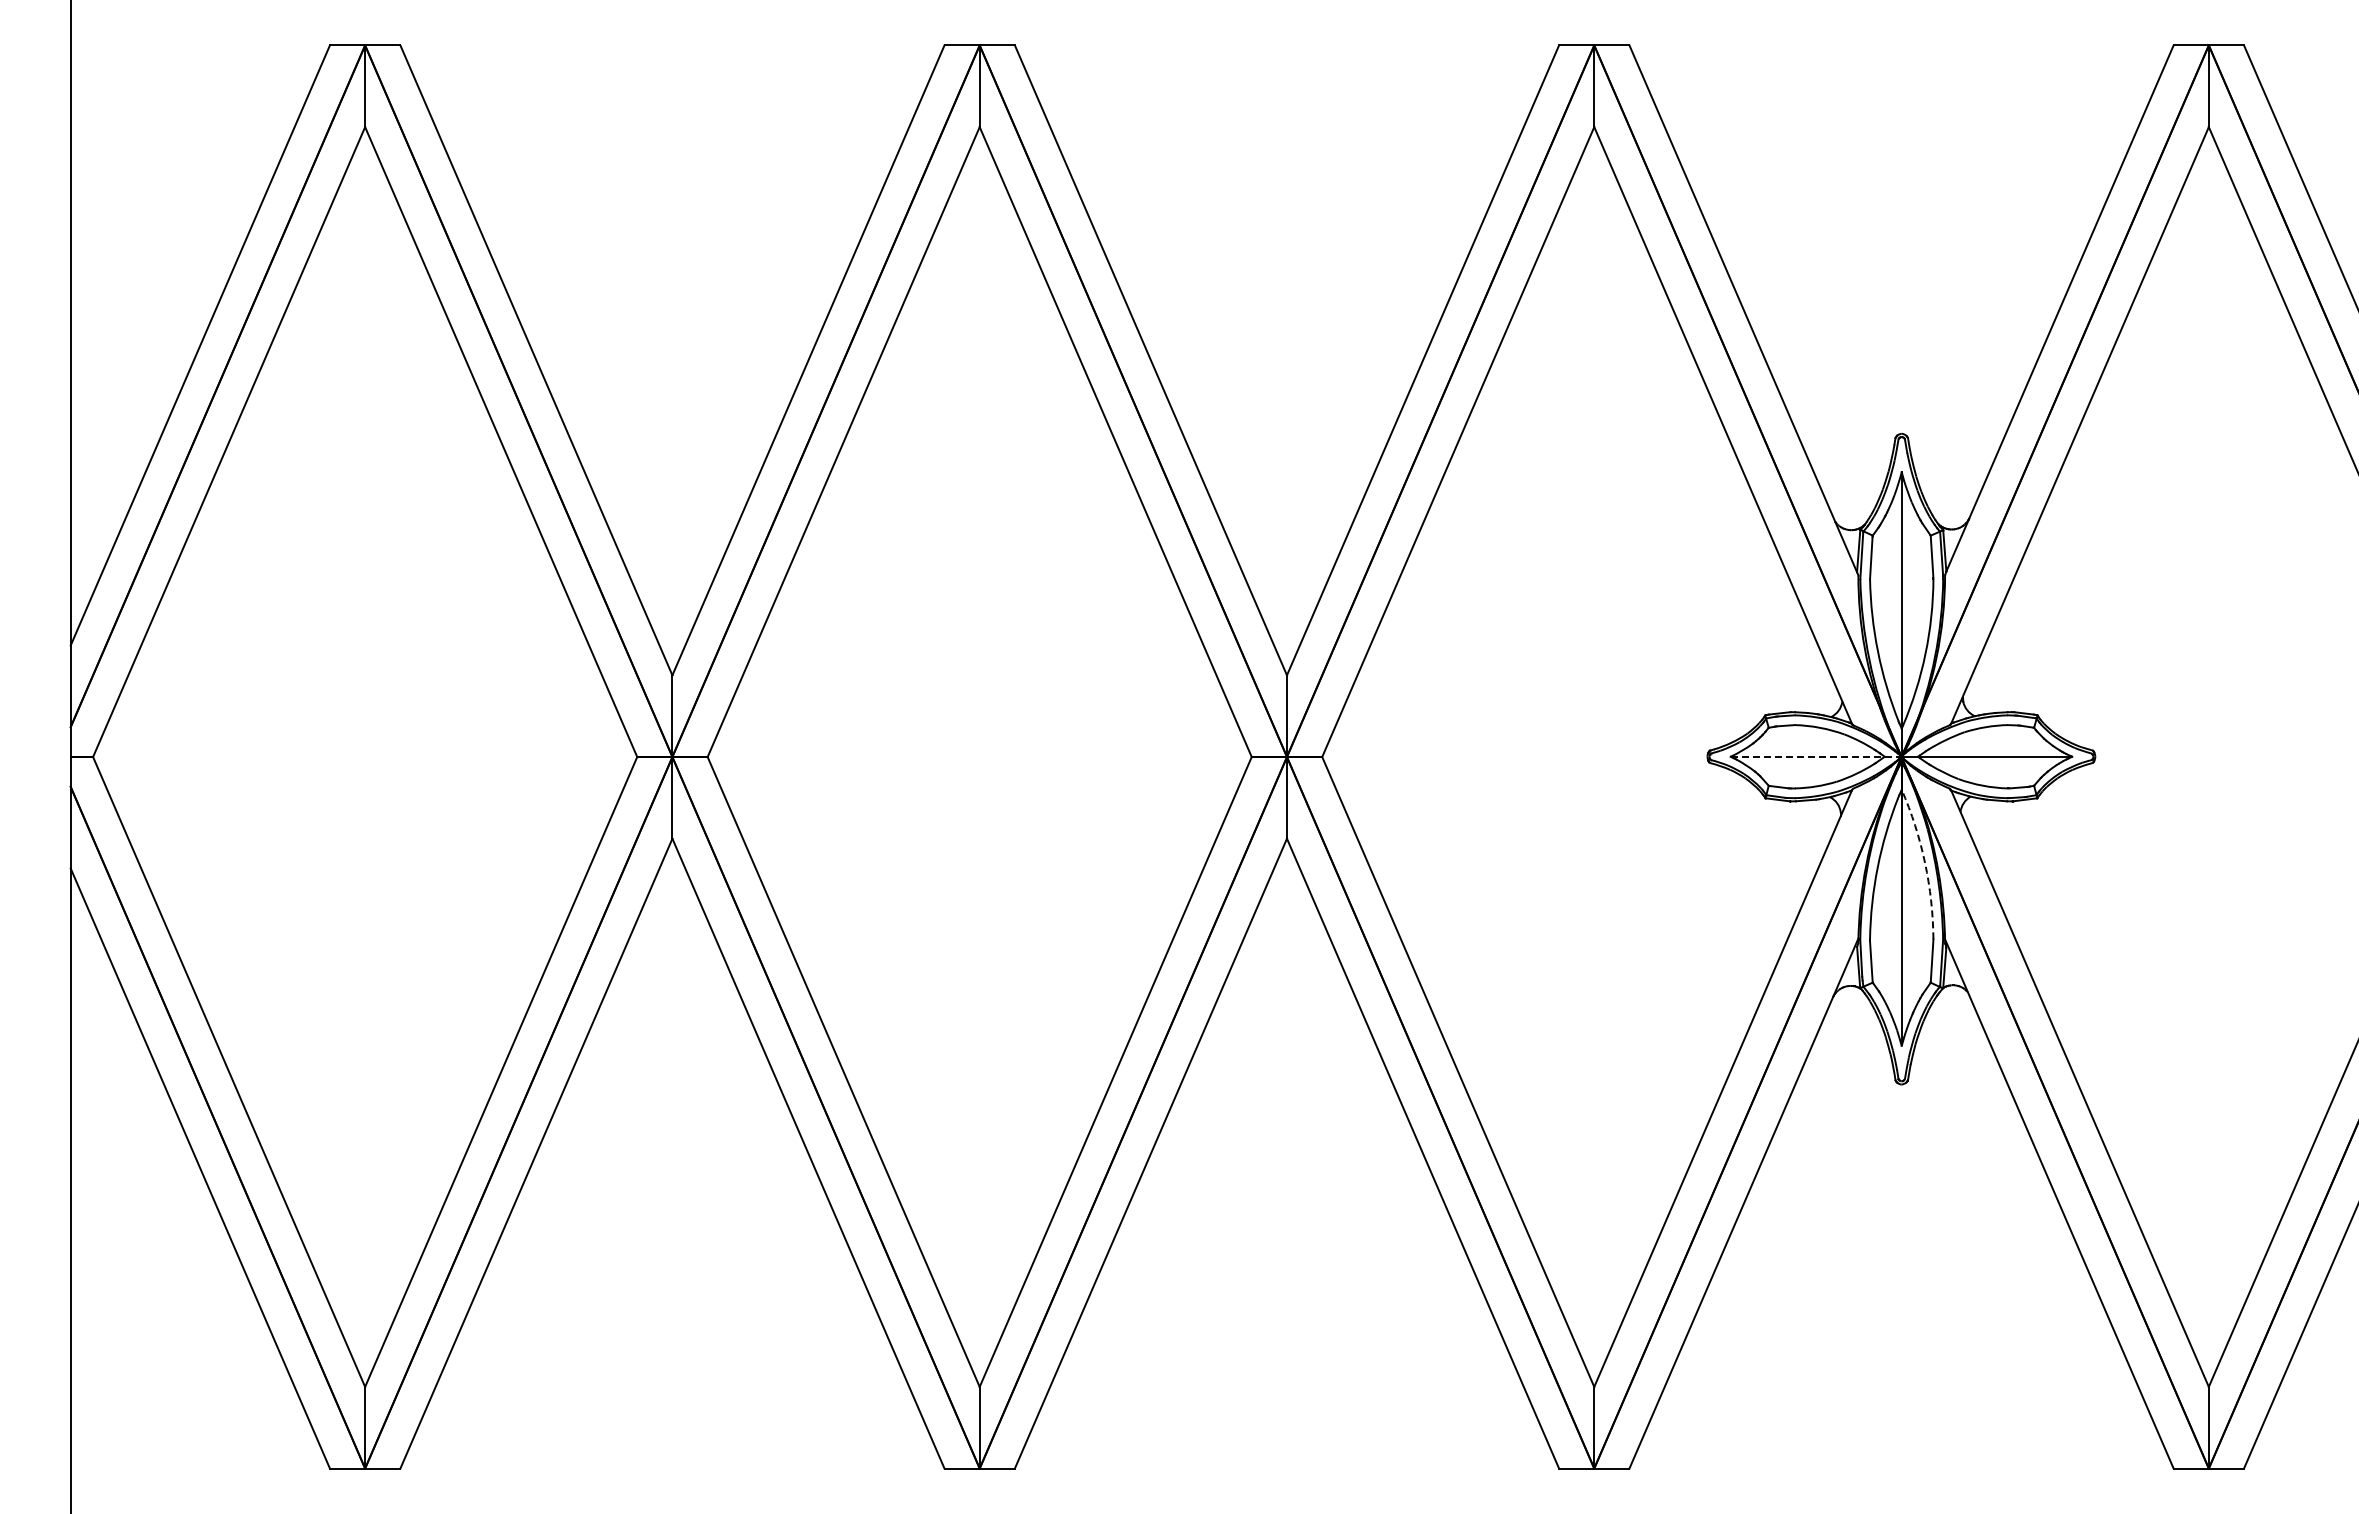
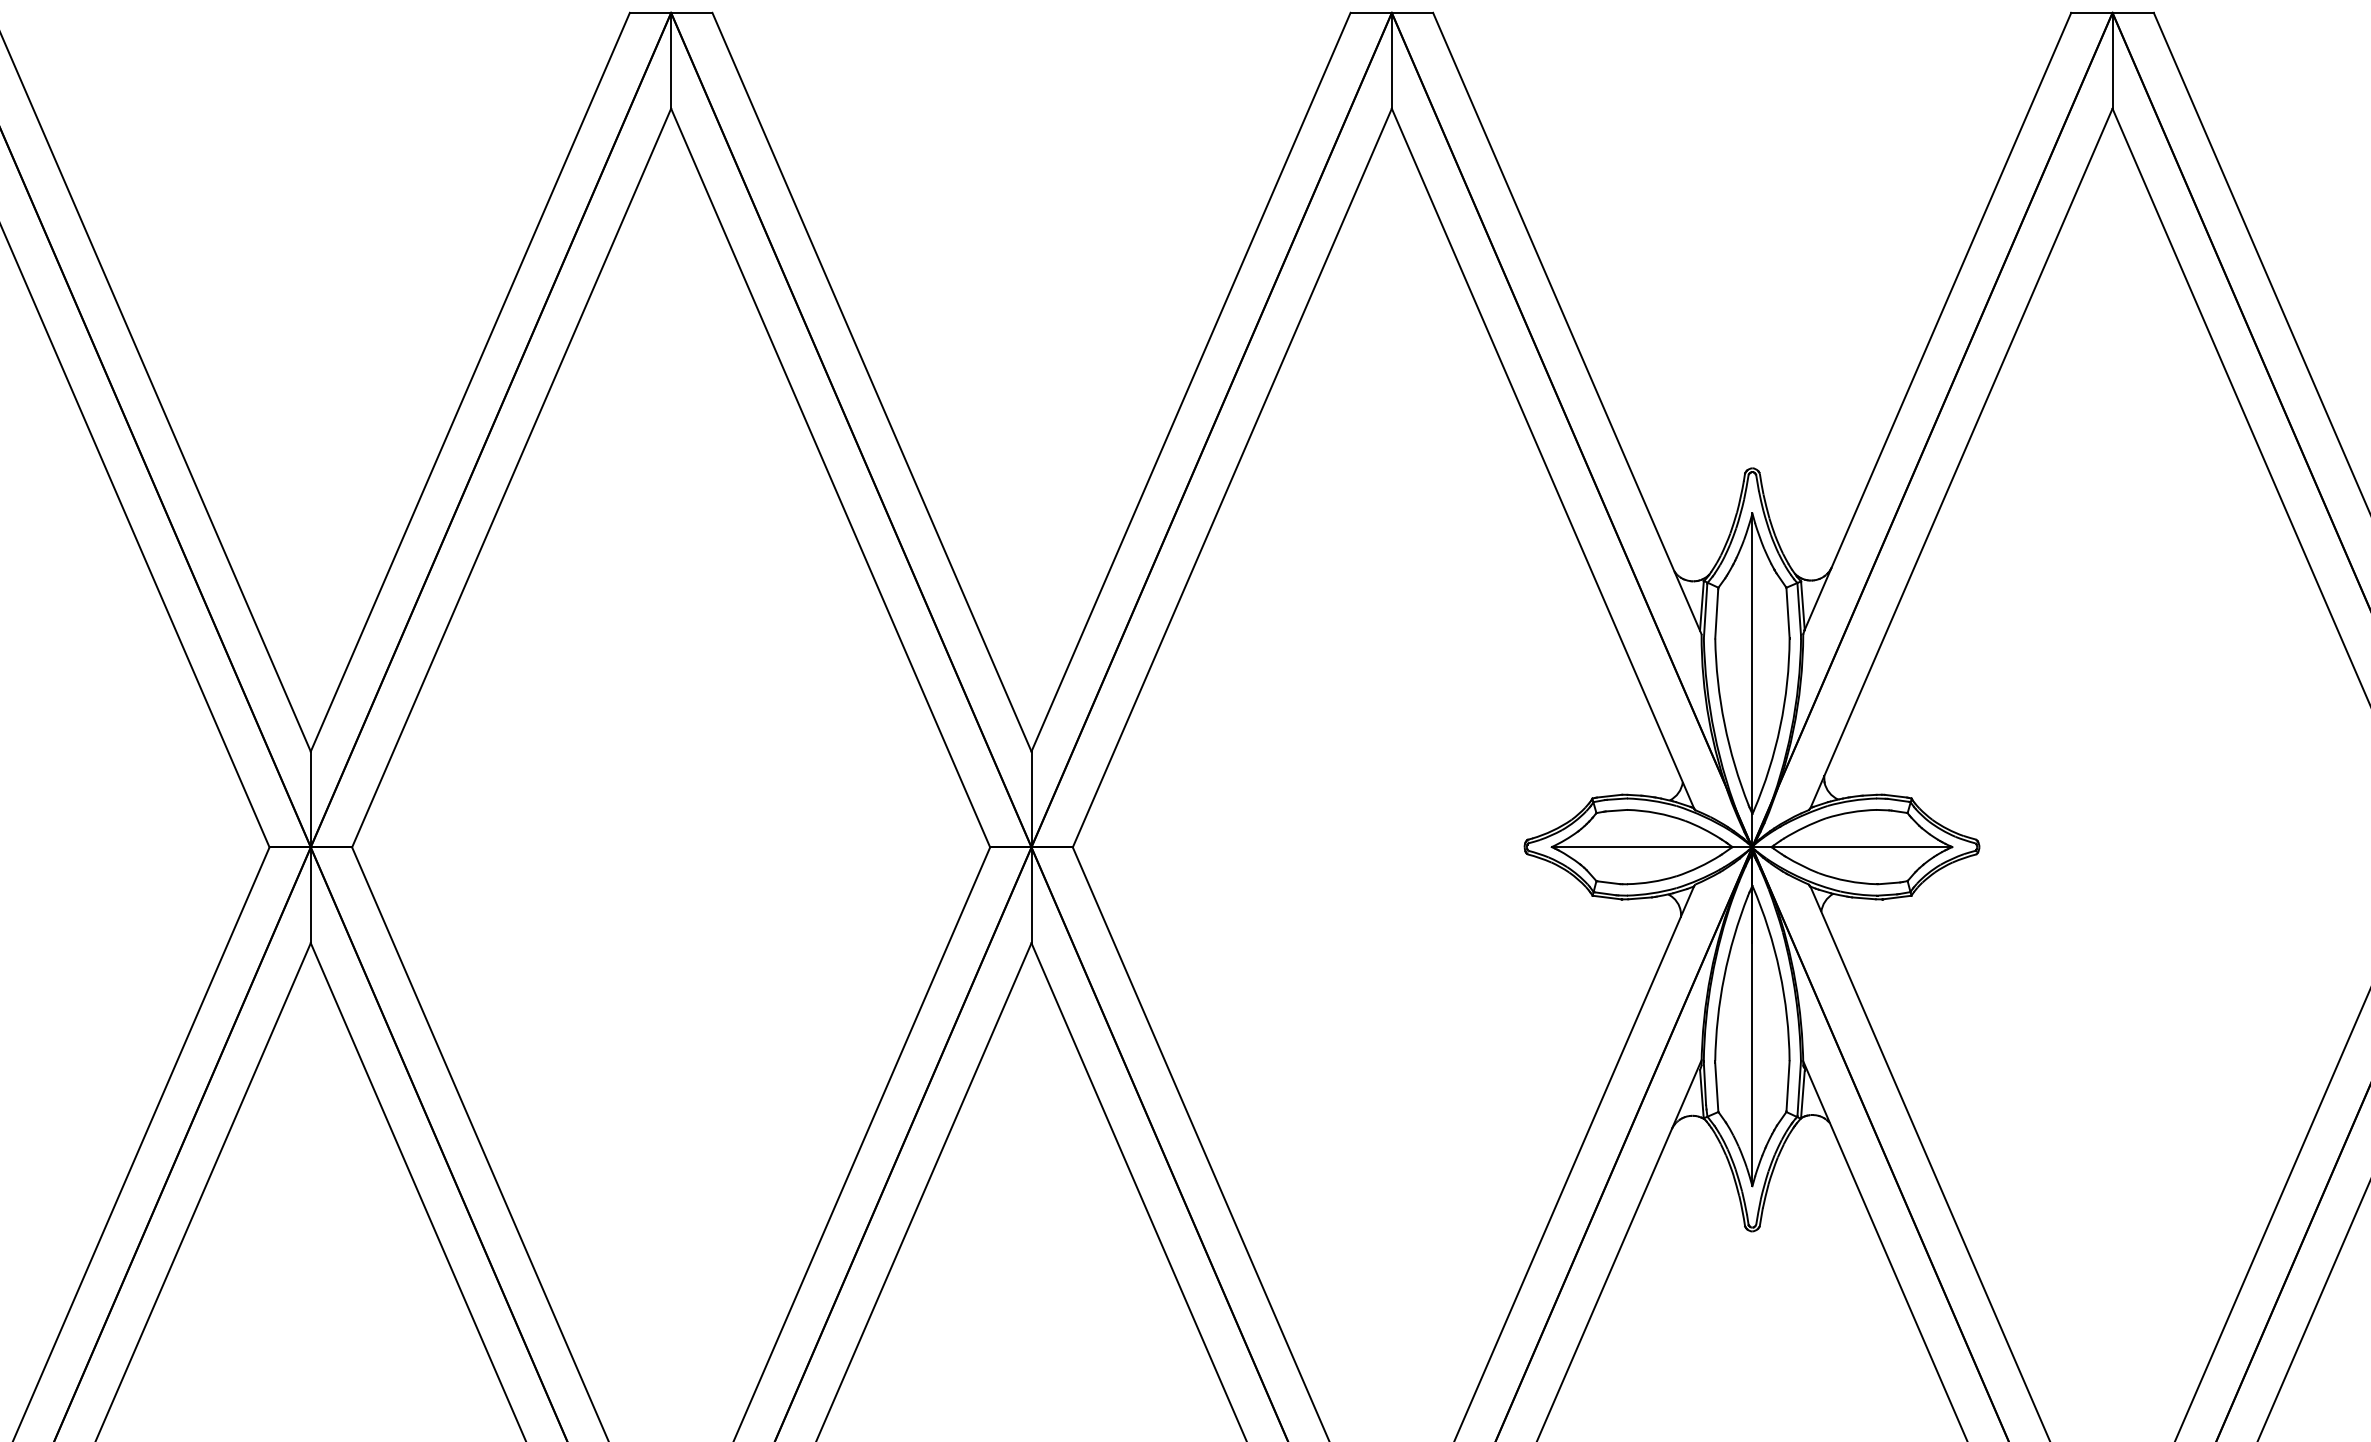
line: (1816, 756) -> (1652, 846), dashed -> solid
arc: (1925, 862) -> (1780, 971), dashed -> solid

